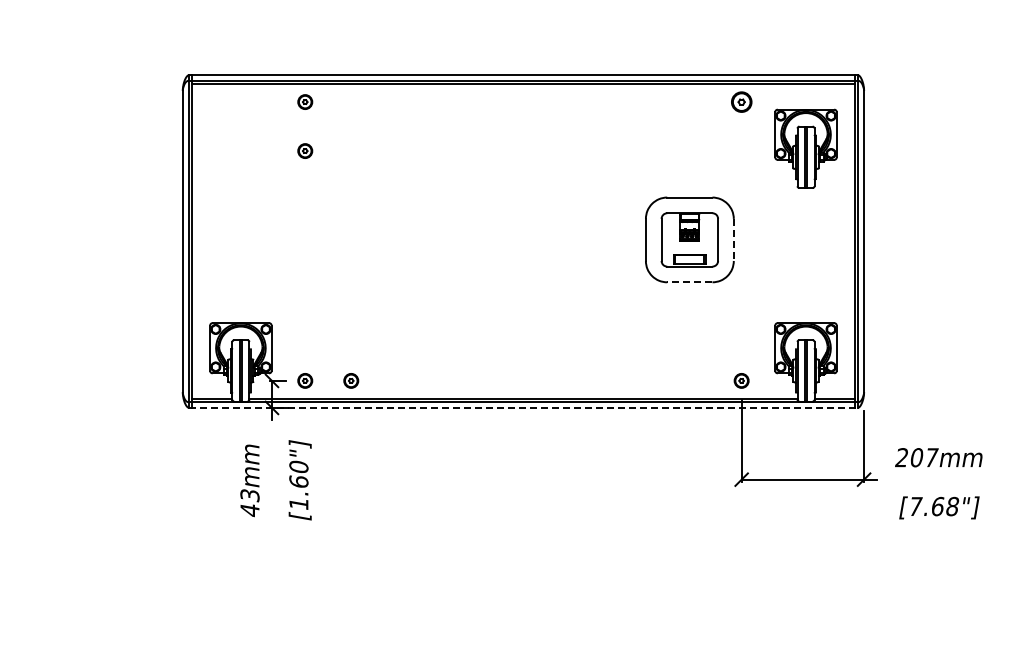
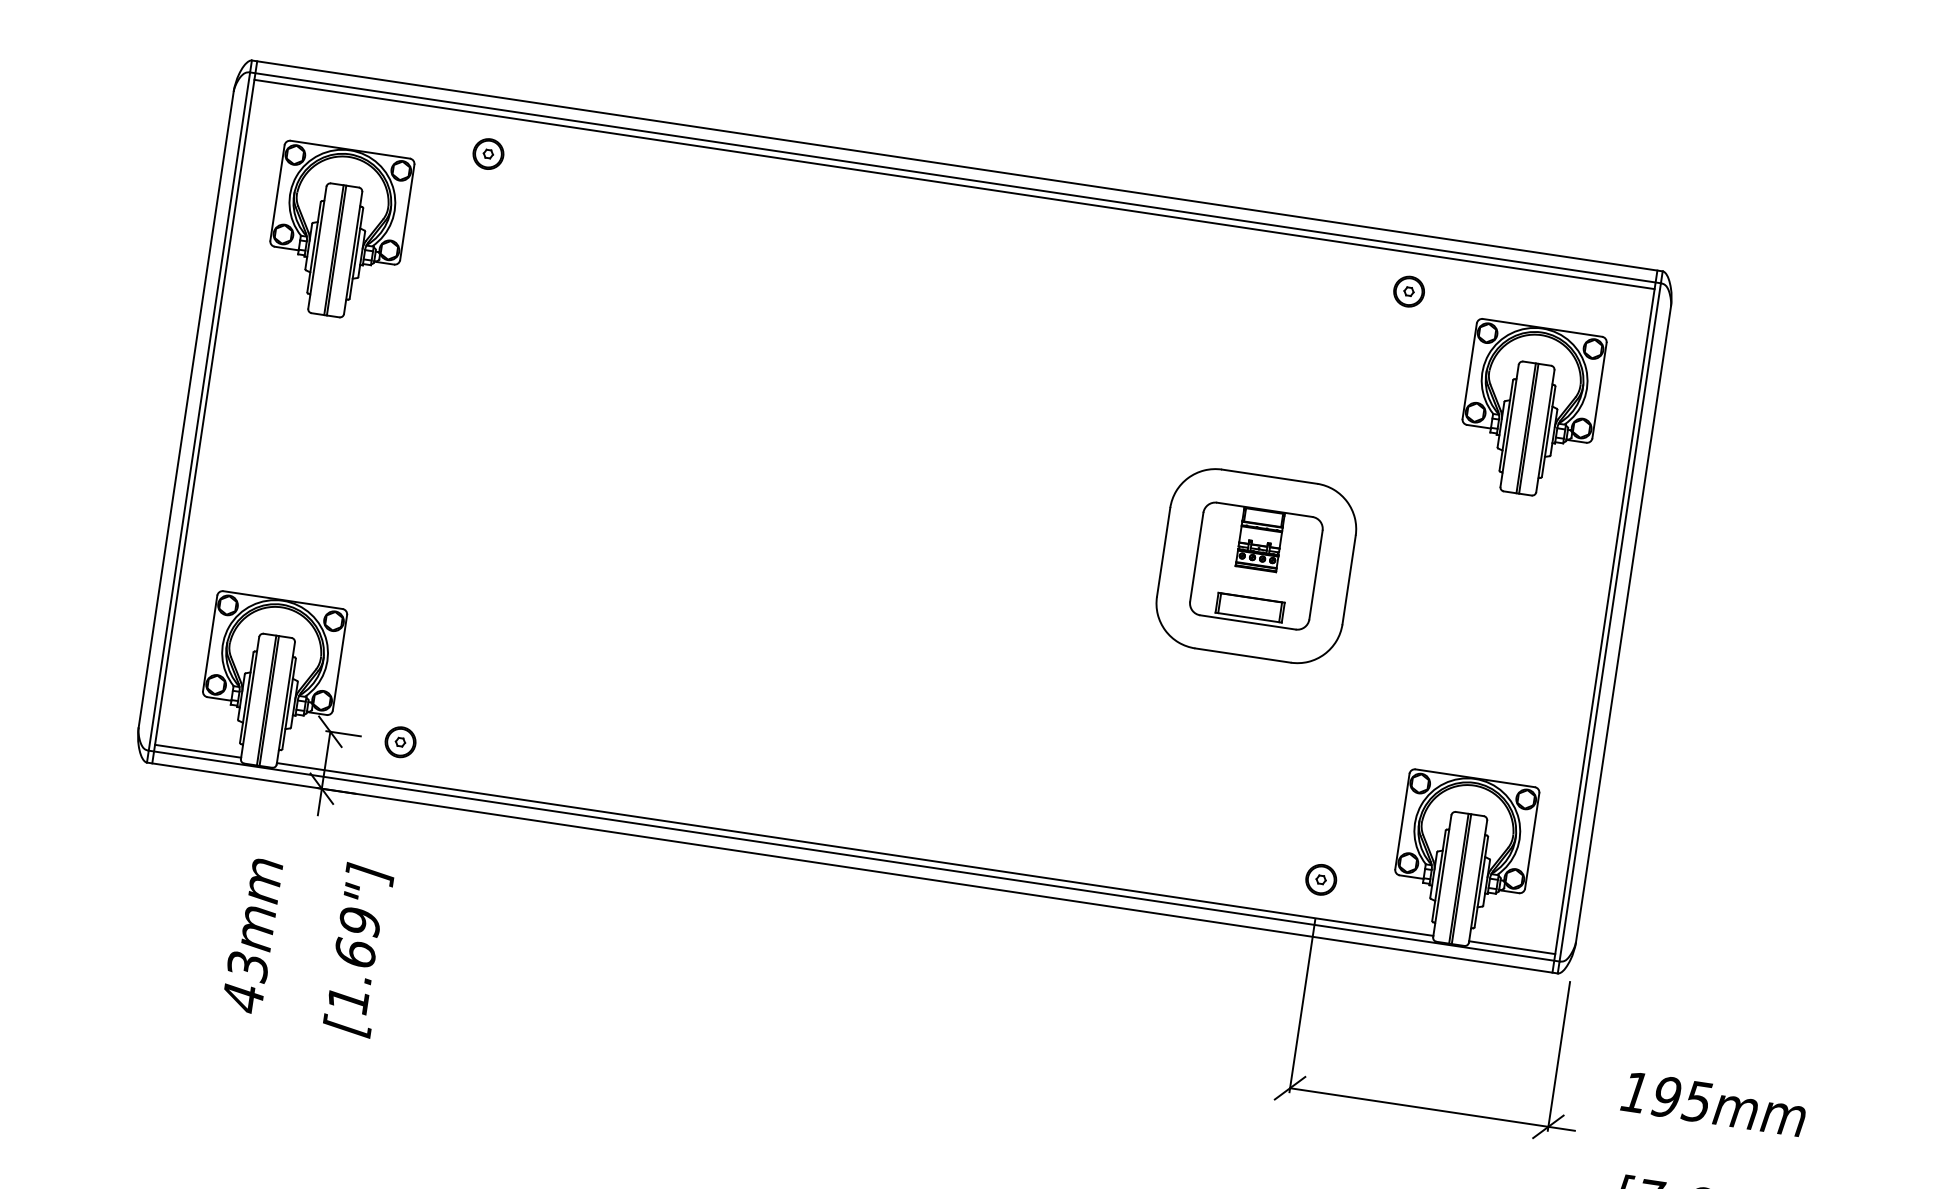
part: (741, 101) -> (1408, 290), size x0.71
part: (240, 148) -> (337, 231), added
part: (305, 150) -> (473, 256), removed
line: (733, 240) -> (1348, 581), dashed -> solid
line: (689, 282) -> (1242, 655), dashed -> solid
part: (351, 380) -> (498, 755), removed
line: (523, 407) -> (852, 867), dashed -> solid
text: (916, 457) -> (1665, 1096), 207mm -> 195mm
text: (298, 466) -> (359, 920), [1.60"] -> [1.69"]

